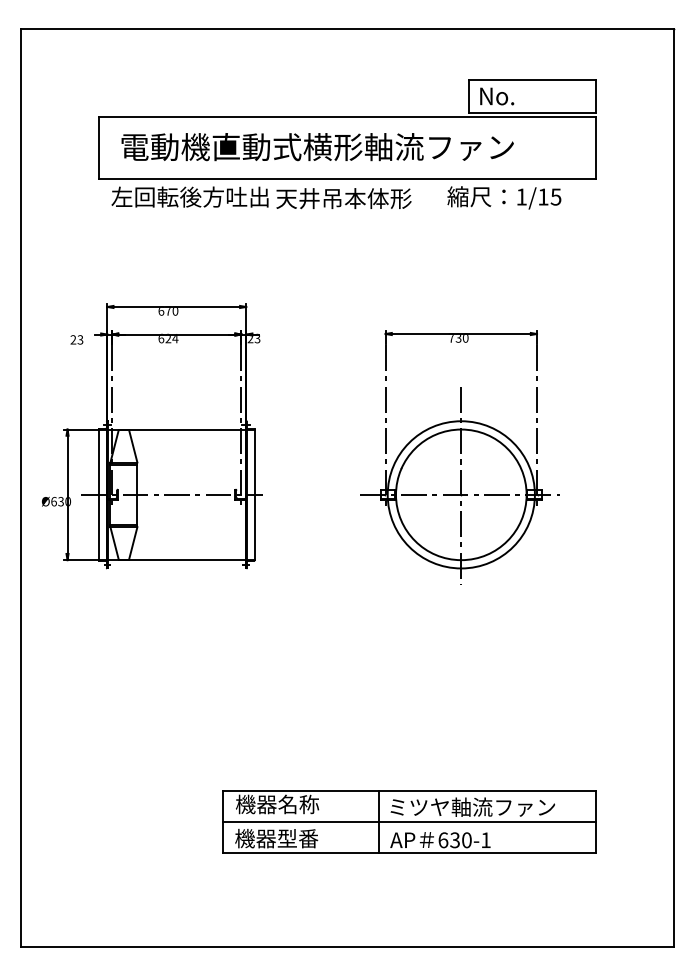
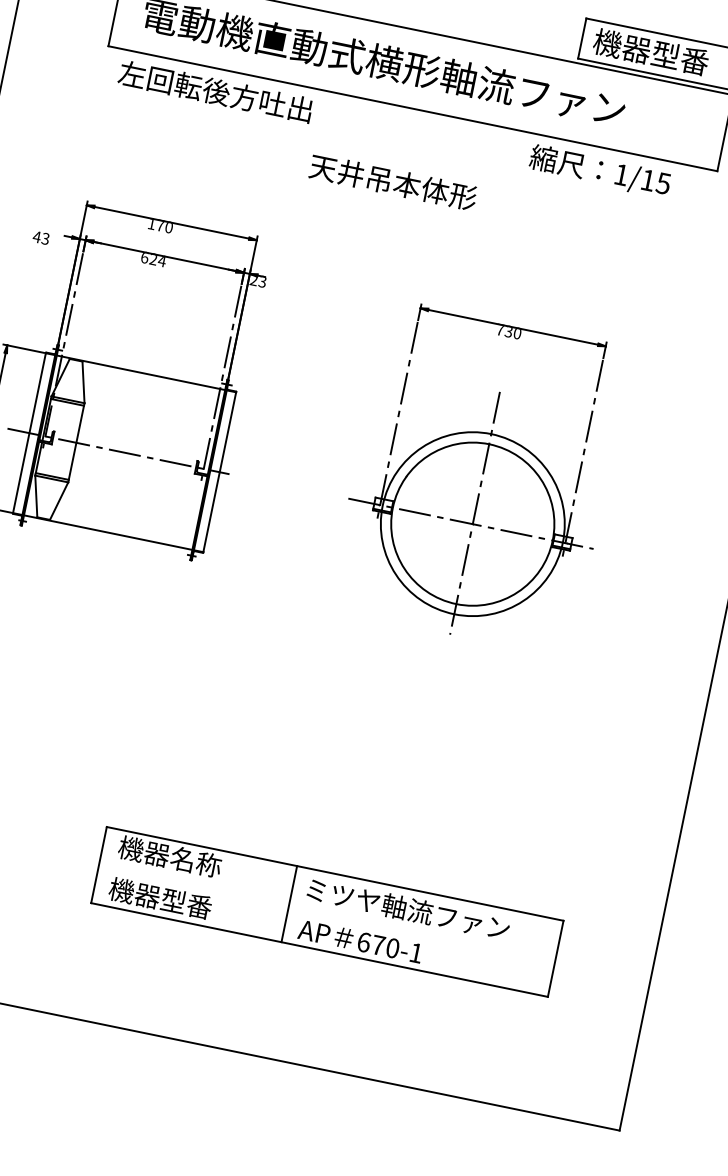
text: (524, 95) -> (650, 51), No. -> 機器型番
text: (343, 198) -> (392, 182), moved
text: (161, 311) -> (151, 224), 670 -> 170
text: (73, 339) -> (37, 236), 23 -> 43
line: (409, 822) -> (327, 912), removed
text: (454, 840) -> (377, 945), 630-1 -> 670-1

